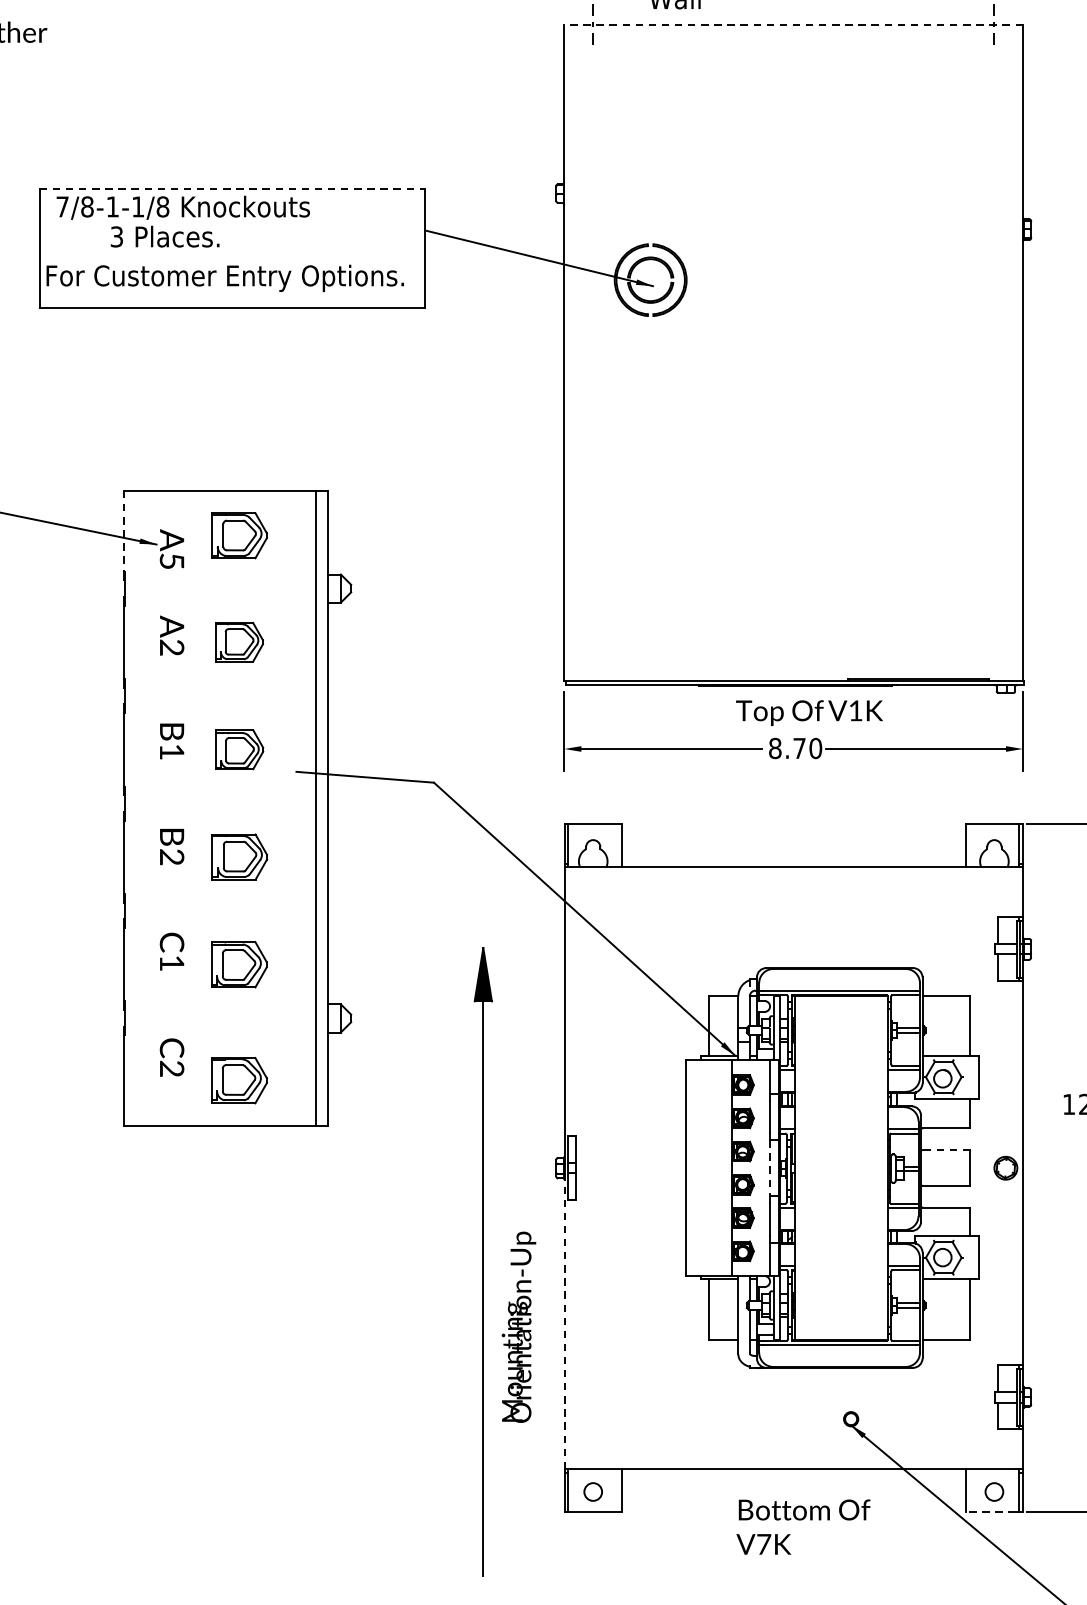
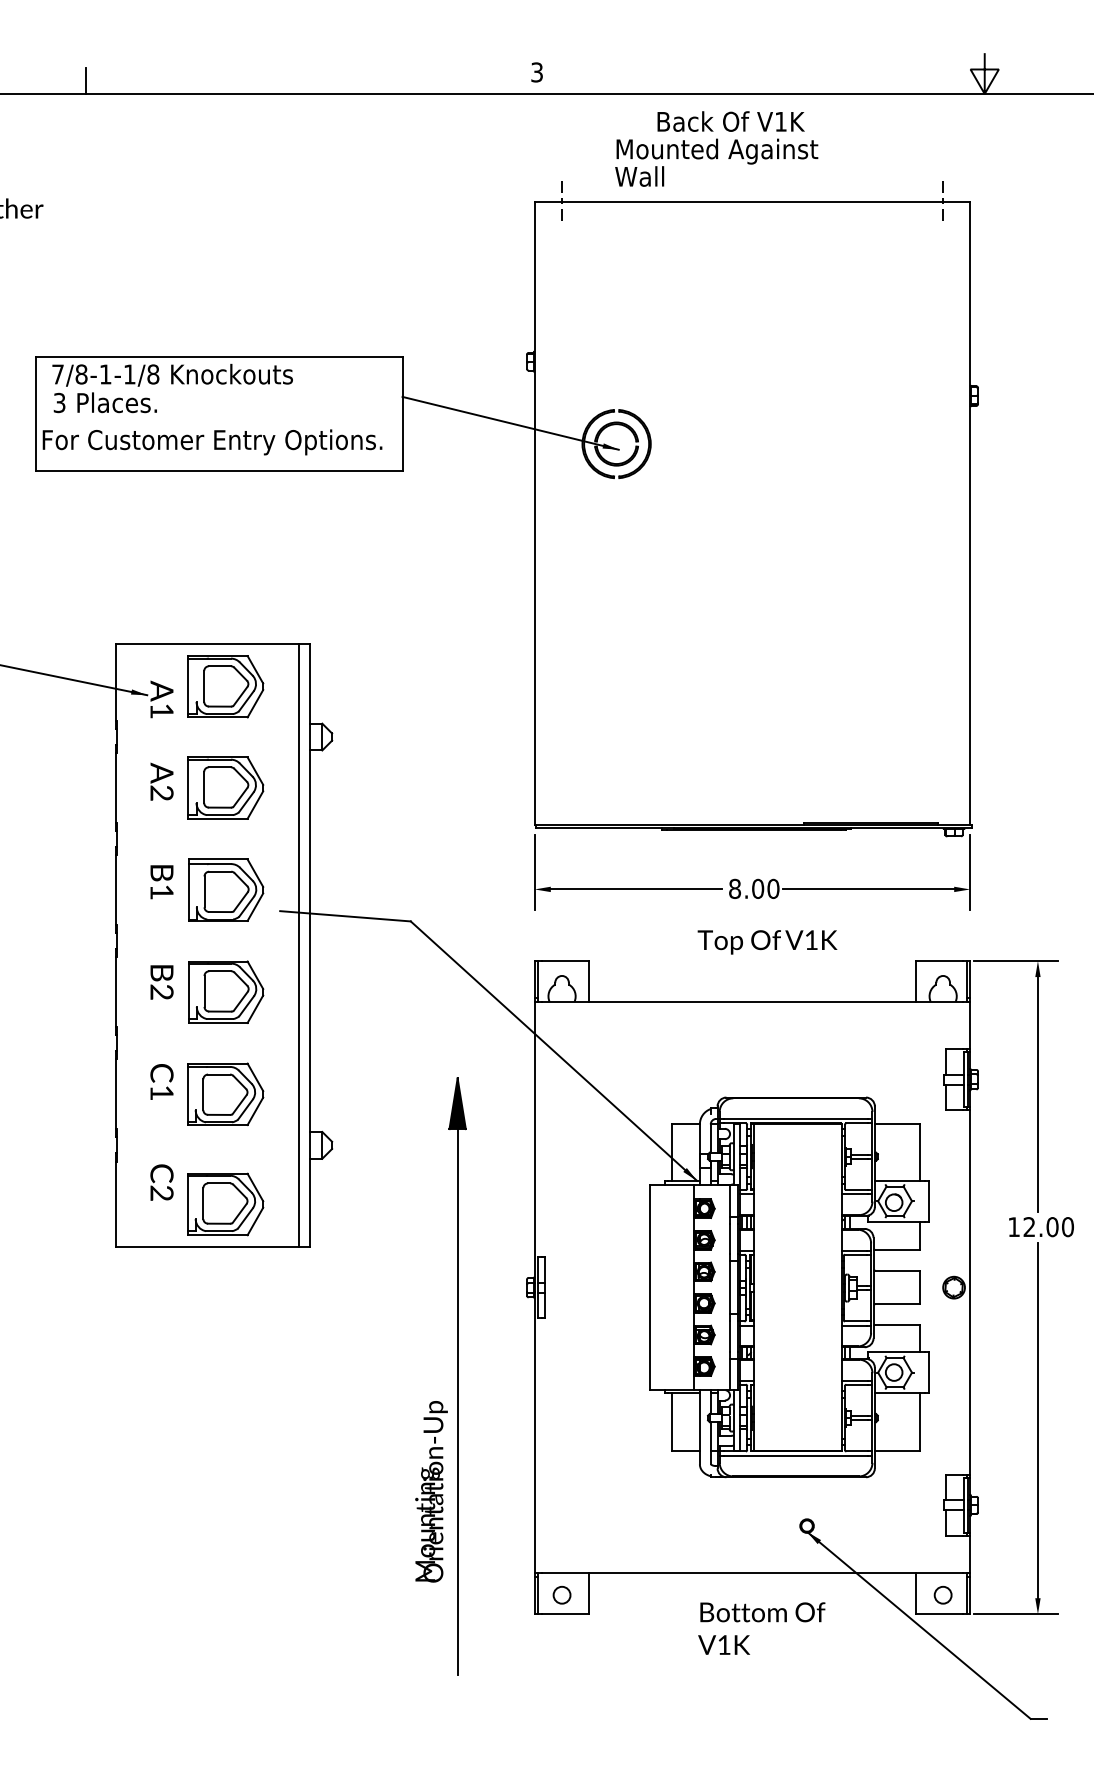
line: (793, 24) -> (752, 201), dashed -> solid
line: (232, 189) -> (219, 357), dashed -> solid
text: (164, 236) -> (104, 402), moved
line: (124, 532) -> (116, 683), dashed -> solid
part: (238, 535) -> (225, 686), size x1.43
text: (171, 561) -> (161, 711), A5 -> A1
part: (238, 641) -> (225, 787), size x1.67
text: (809, 713) -> (767, 942), moved
text: (800, 748) -> (758, 888), 8.70 -> 8.00
part: (239, 749) -> (226, 889), size x1.67
part: (239, 856) -> (226, 991), size x1.43
part: (238, 964) -> (225, 1094), size x1.43
part: (238, 1080) -> (225, 1204), size x1.43
line: (946, 1150) -> (897, 1270), dashed -> solid
line: (770, 1168) -> (730, 1287), dashed -> solid
line: (564, 1320) -> (534, 1432), dashed -> solid
text: (518, 1327) -> (431, 1491), moved
line: (990, 1512) -> (939, 1614), dashed -> solid
text: (764, 1543) -> (724, 1644), V7K -> V1K

